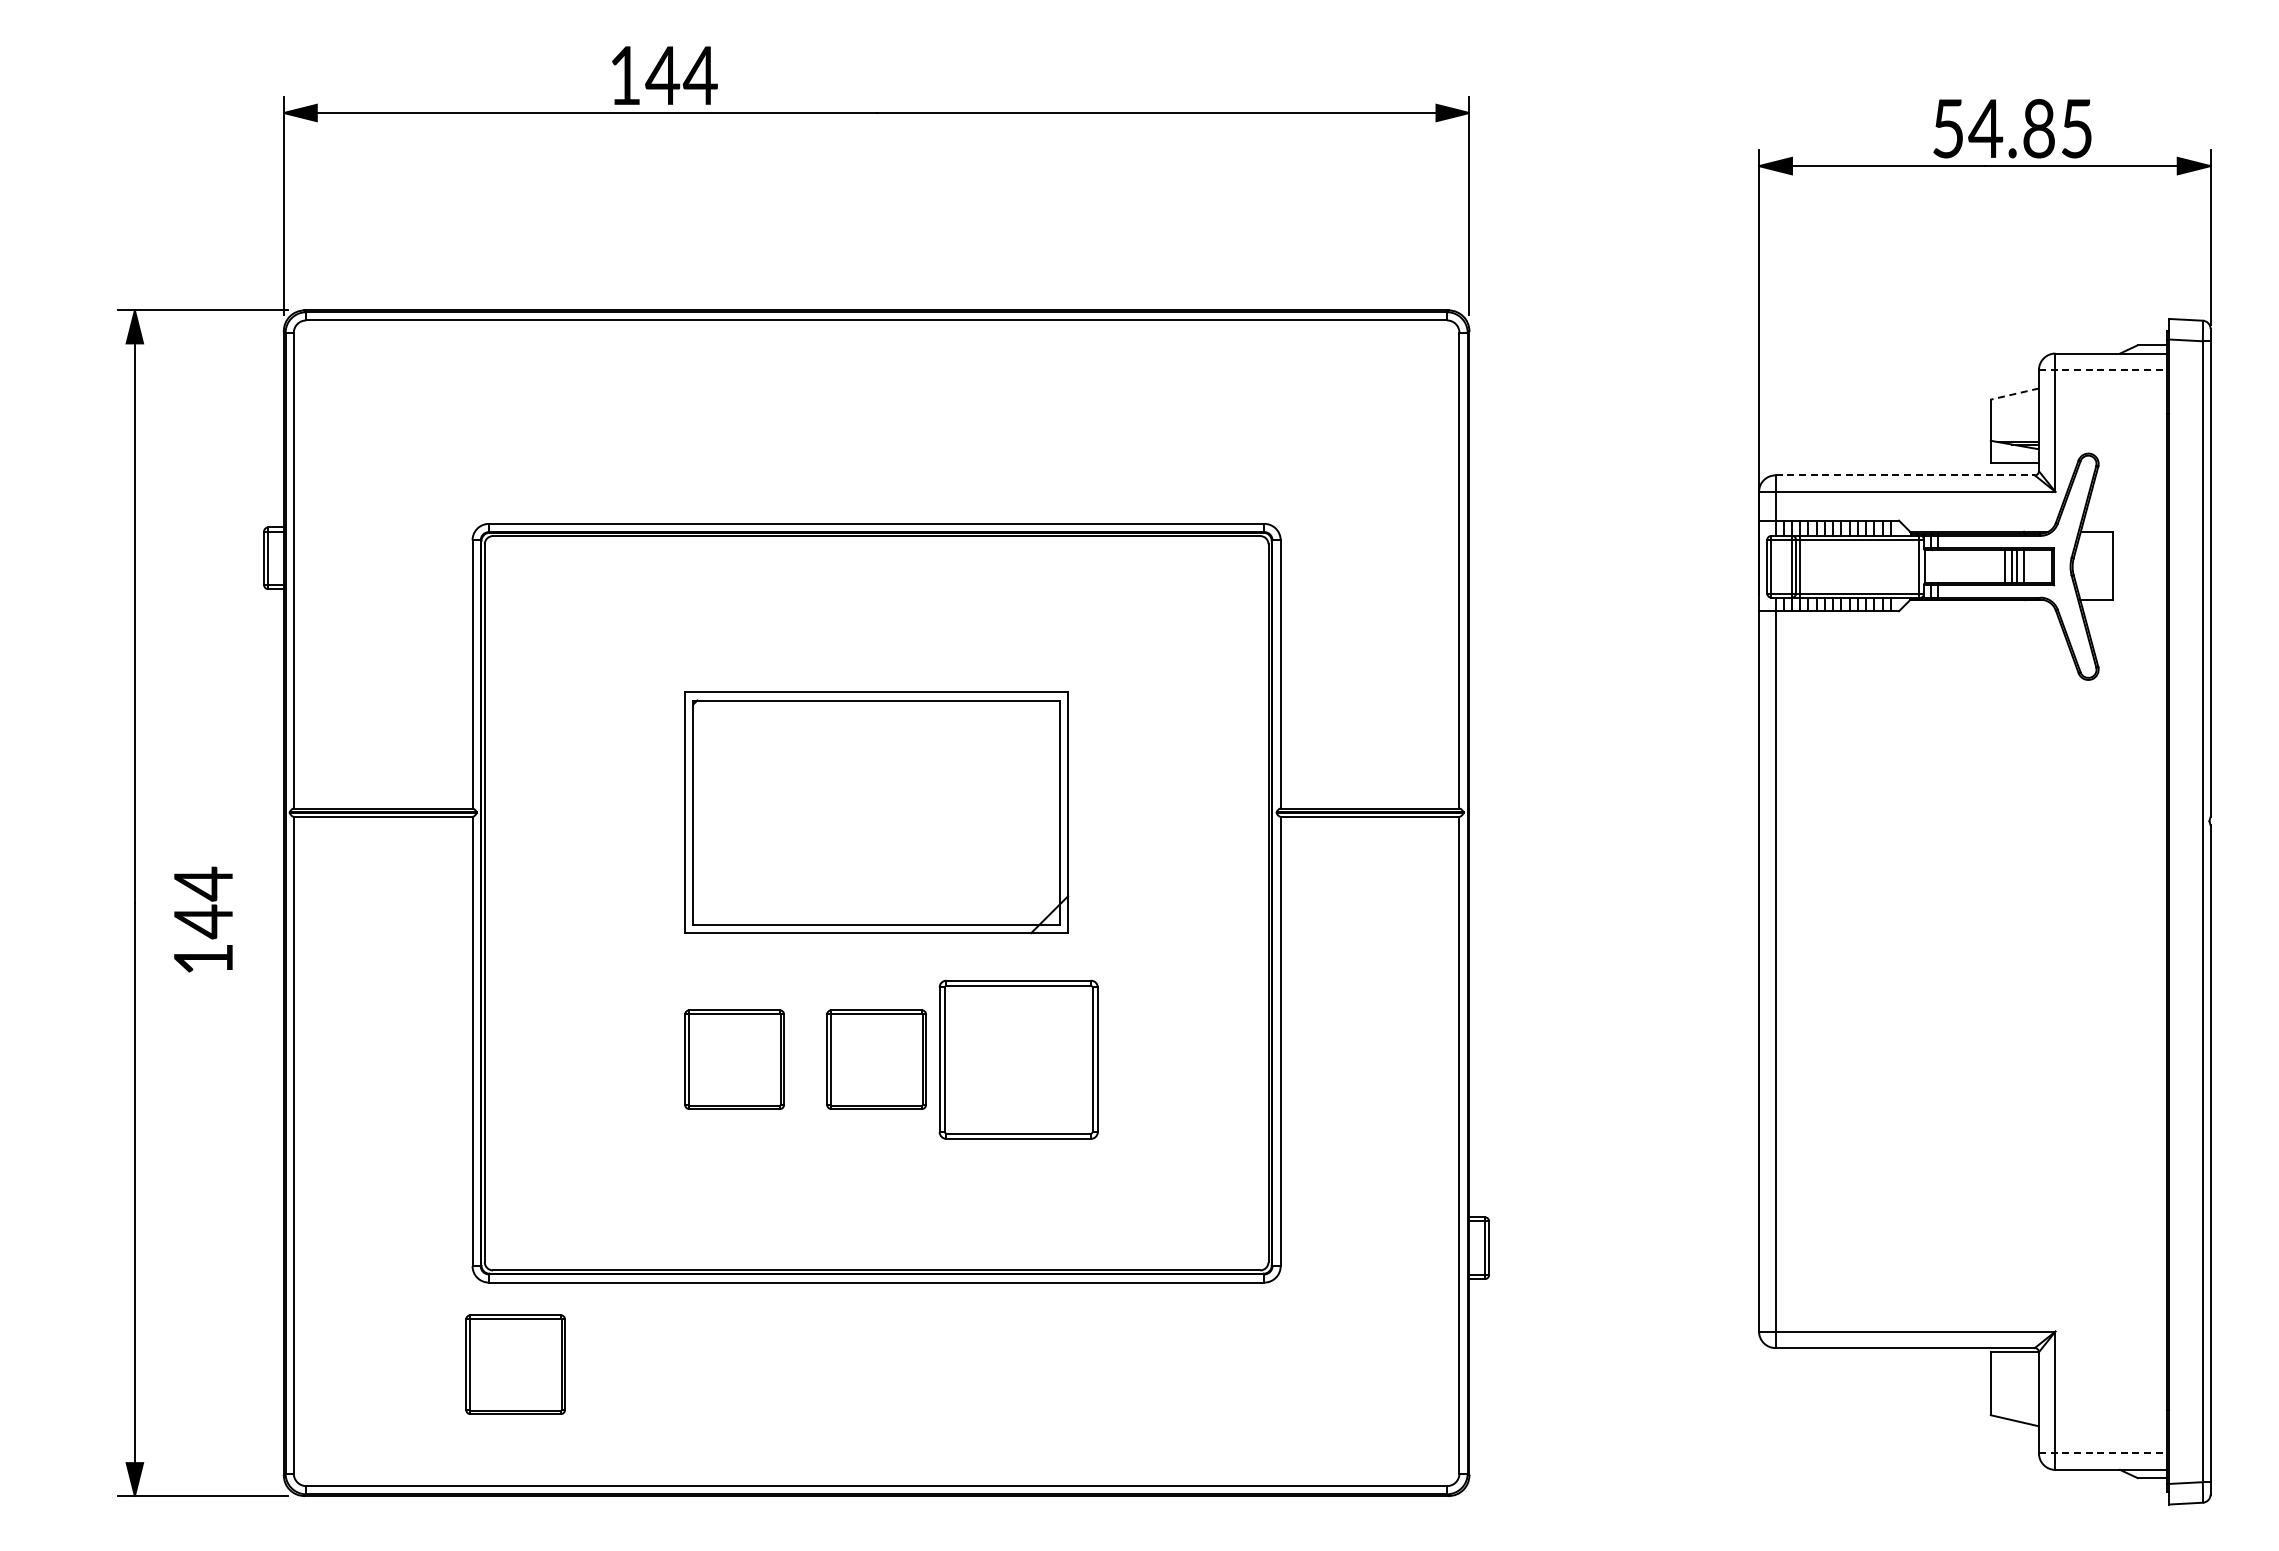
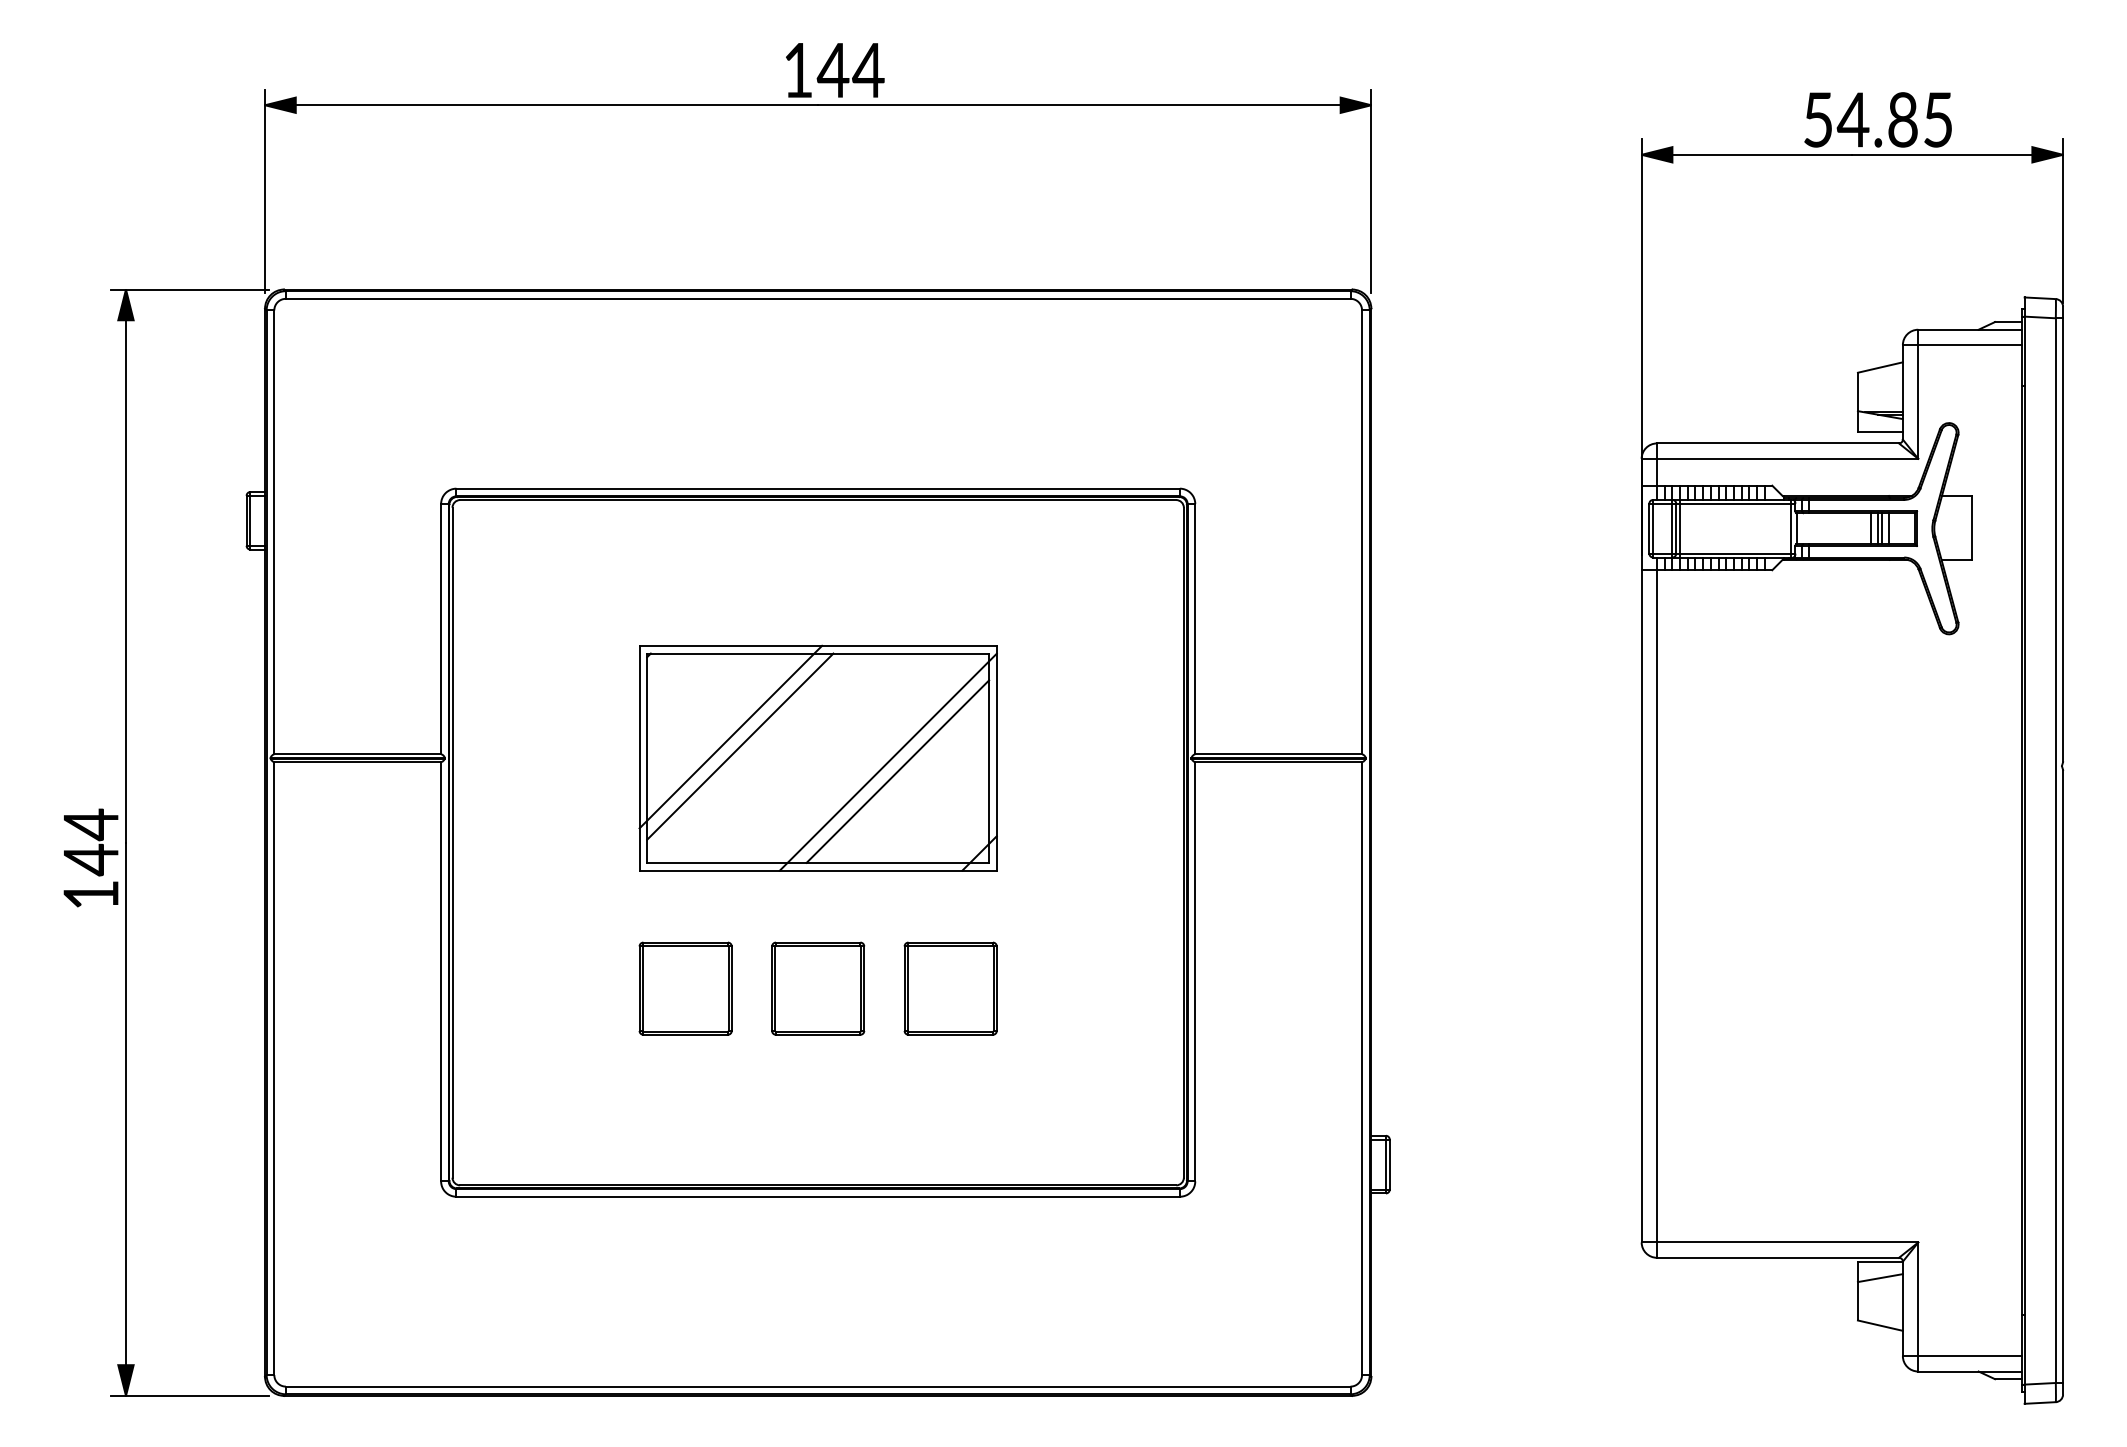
text: (664, 75) -> (834, 70), moved
line: (2102, 370) -> (1962, 345), dashed -> solid
line: (2014, 394) -> (1880, 367), dashed -> solid
line: (1905, 475) -> (1778, 443), dashed -> solid
line: (782, 789) -> (730, 736), added
line: (792, 800) -> (739, 746), added
line: (951, 816) -> (888, 761), added
line: (961, 826) -> (897, 771), added
text: (203, 919) -> (91, 857), moved
part: (1018, 1059) -> (950, 988), size x0.62
part: (515, 1364) -> (481, 1273), removed
line: (2014, 1369) -> (1880, 1277), added
line: (2102, 1453) -> (1962, 1356), dashed -> solid

